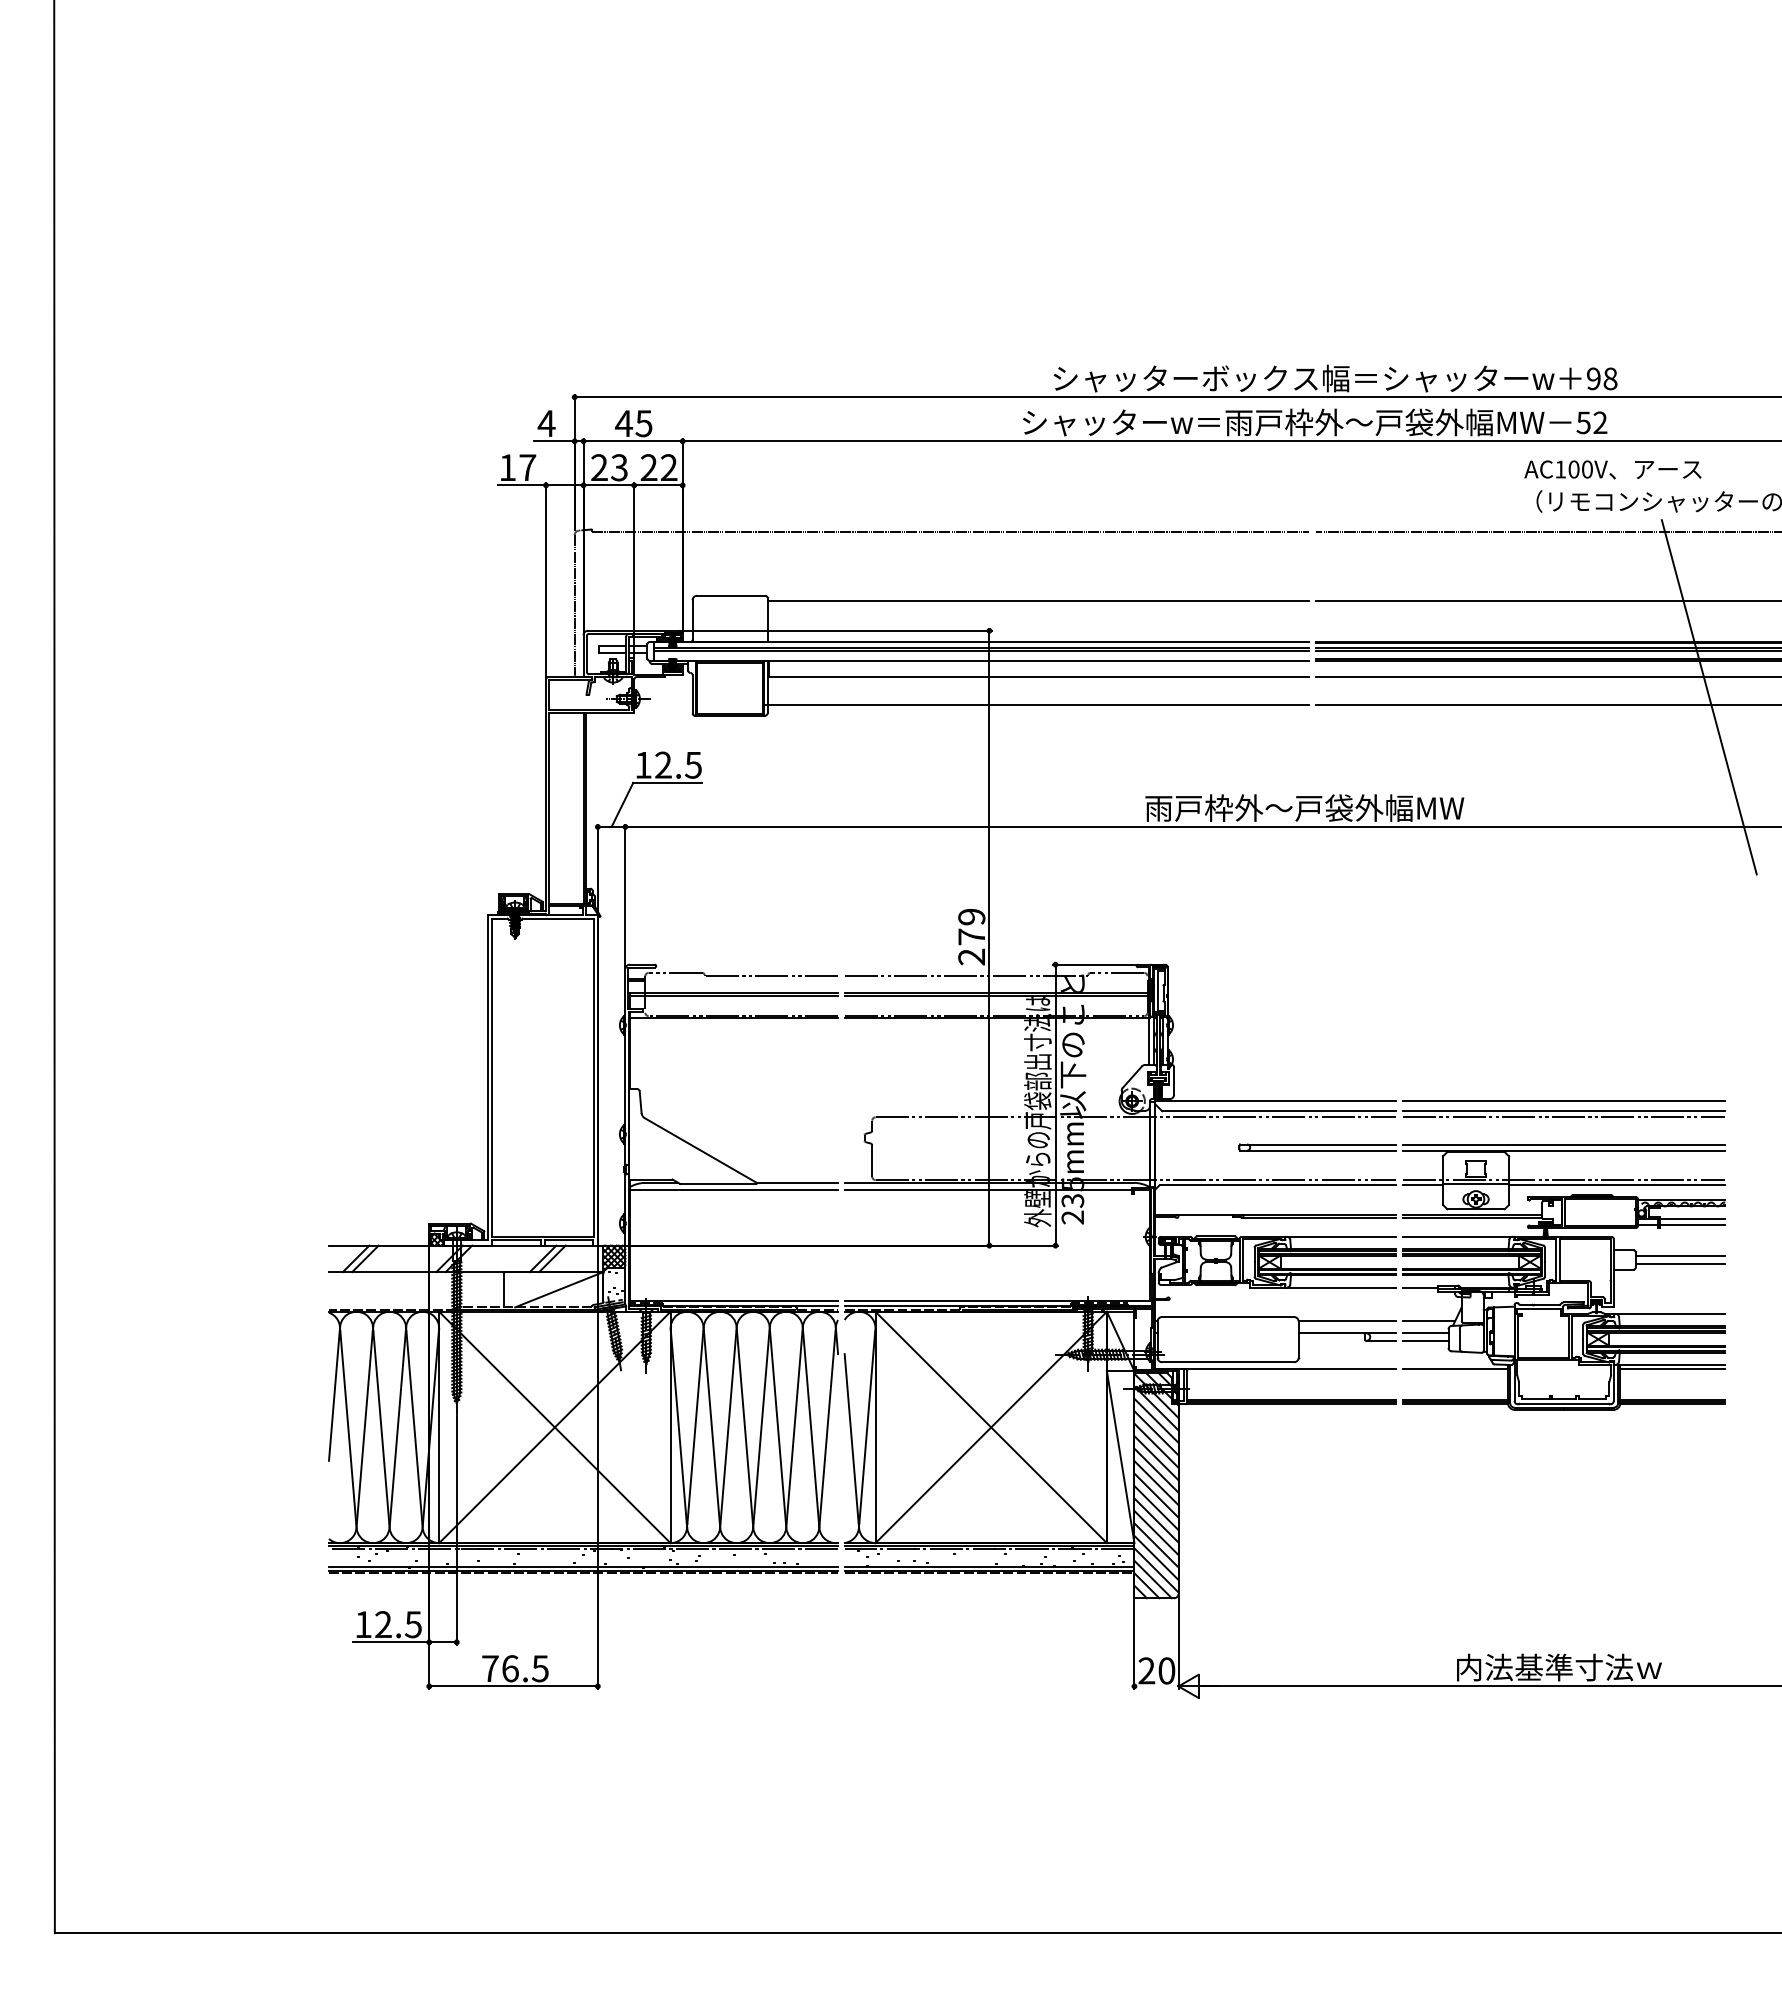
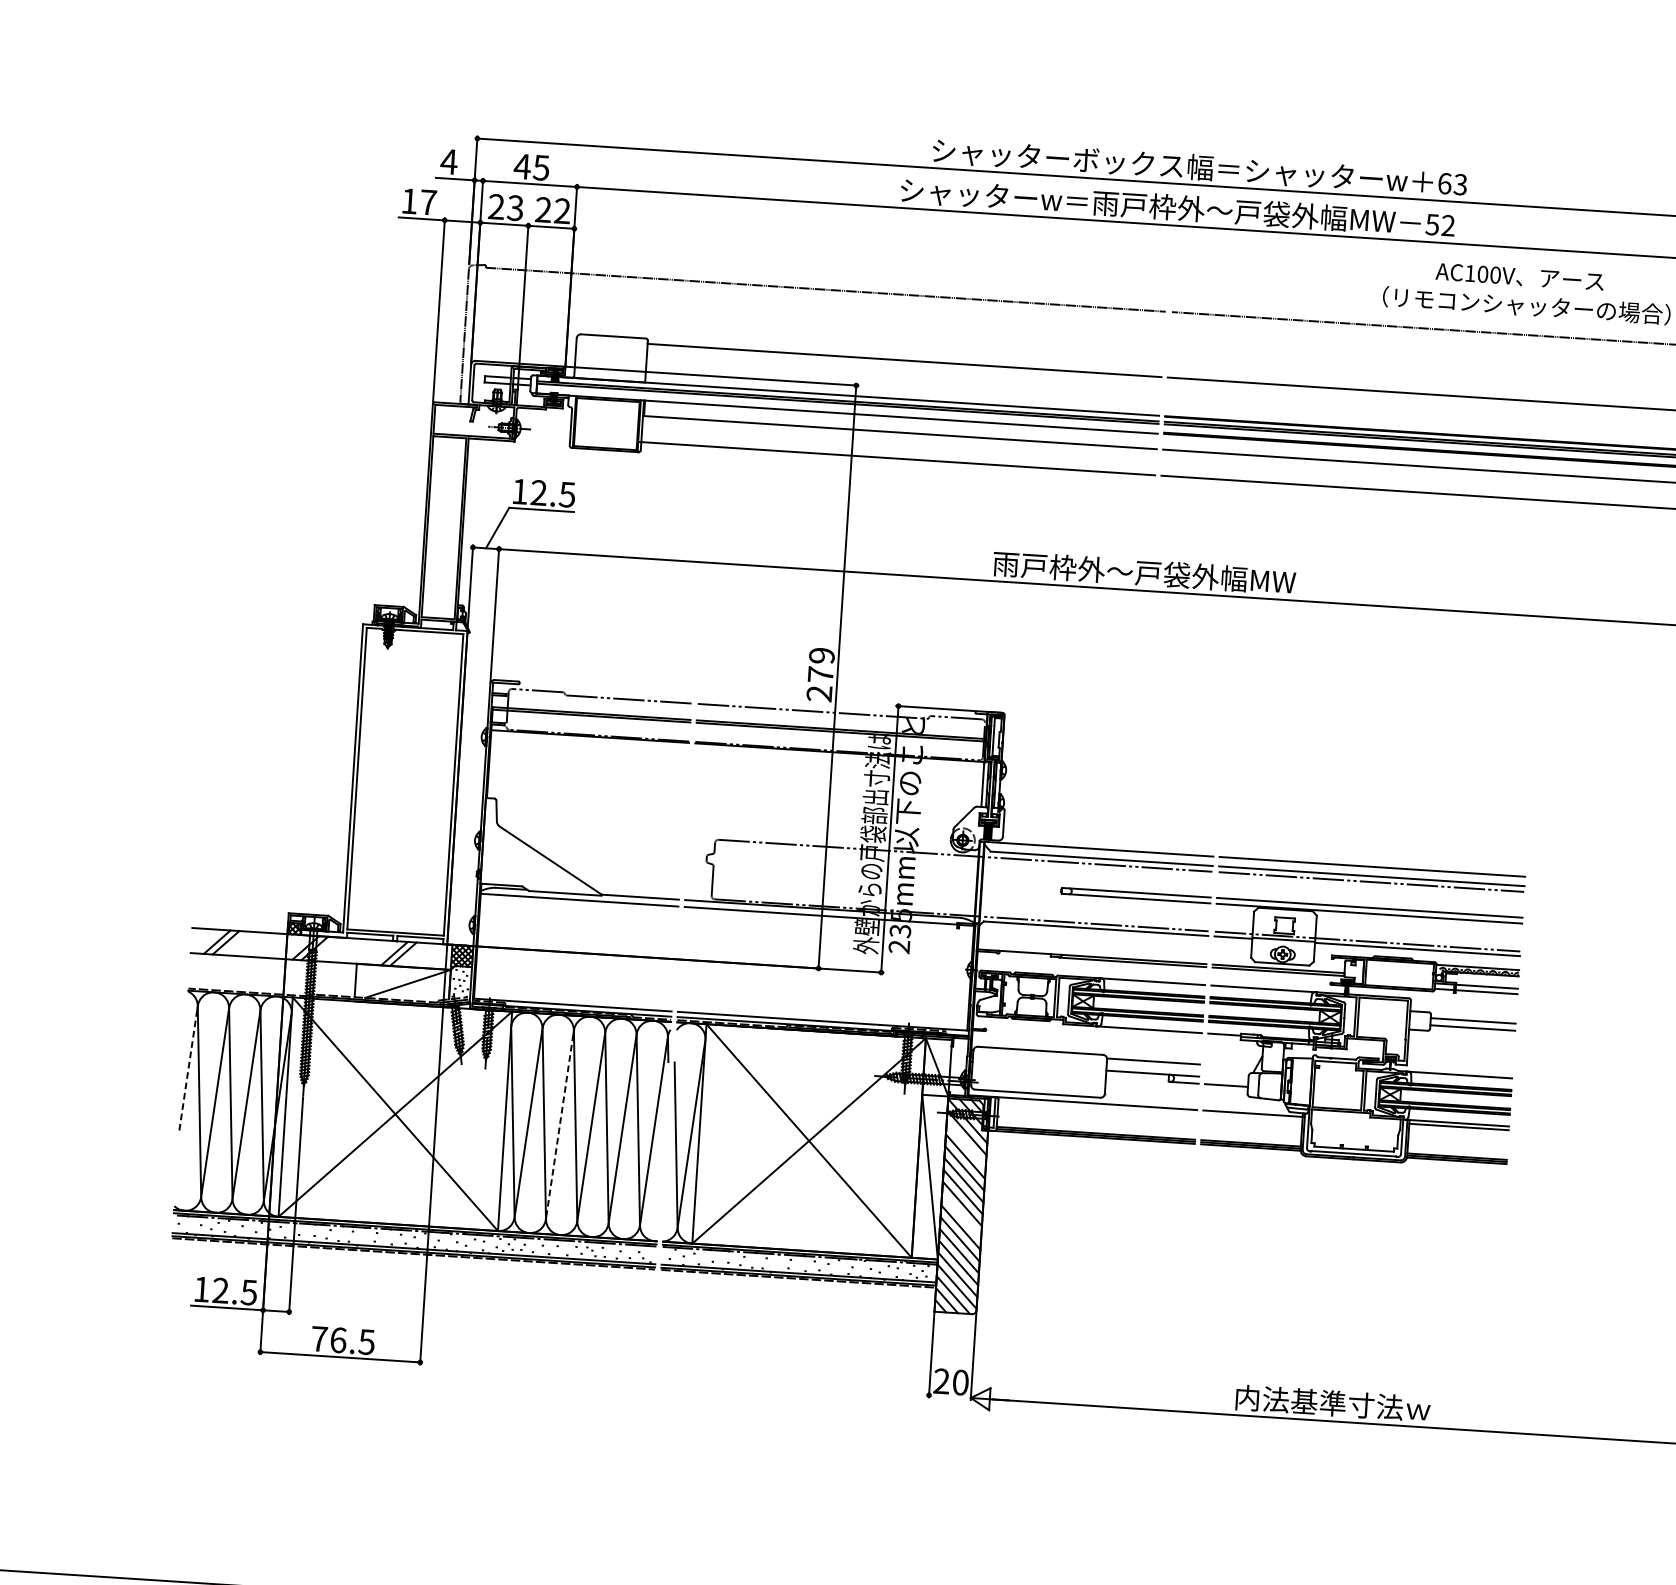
text: (1602, 378) -> (1453, 183), 98 -> 63
text: (1612, 469) -> (1519, 276), moved
line: (1708, 697) -> (1534, 492), removed
line: (1429, 1320) -> (1231, 1066), removed
line: (1425, 1333) -> (1226, 1078), removed
line: (334, 1396) -> (188, 1071), solid -> dashed
line: (1156, 1420) -> (966, 1144), removed
line: (728, 1427) -> (560, 1124), solid -> dashed
line: (1156, 1495) -> (961, 1215), removed

